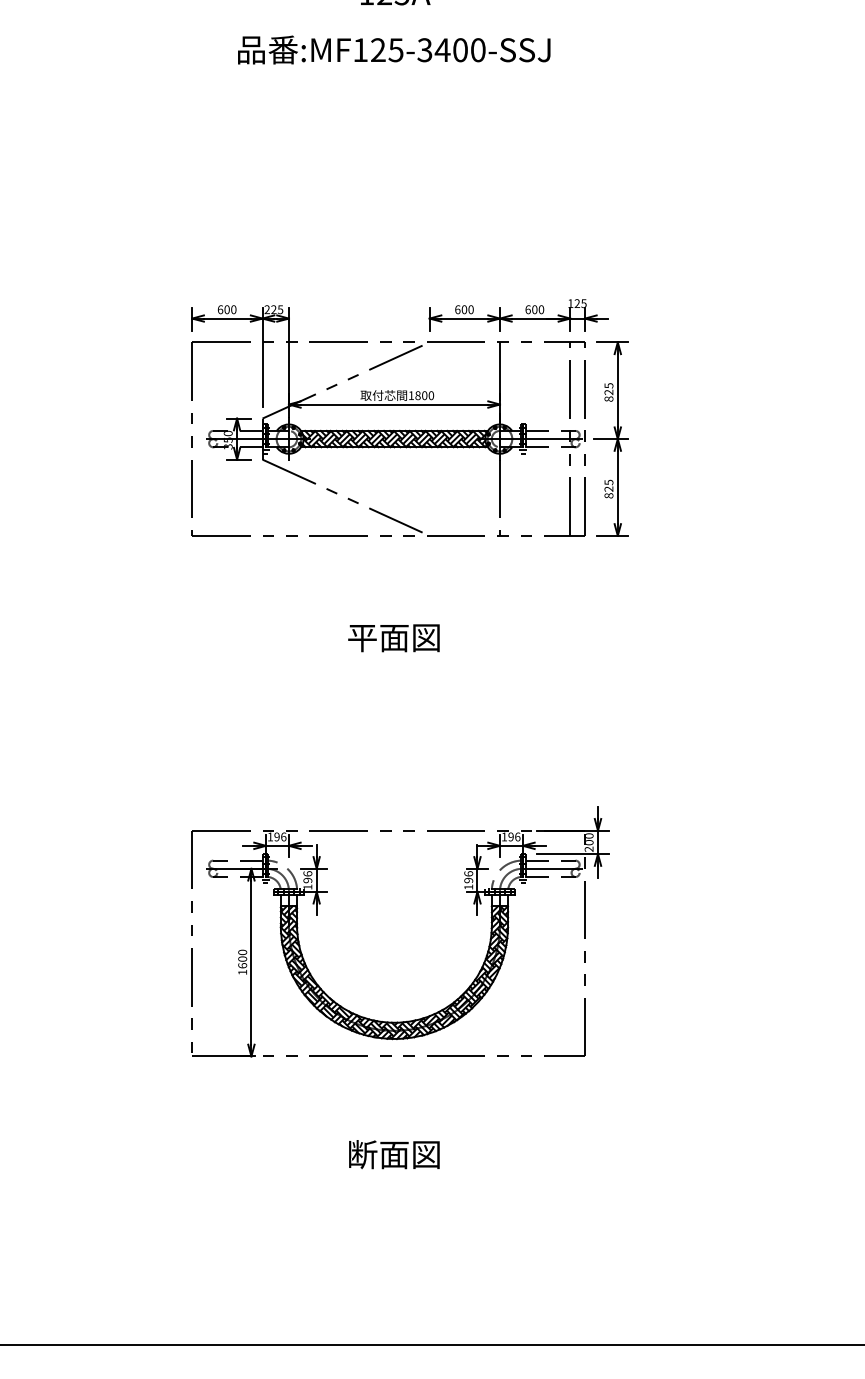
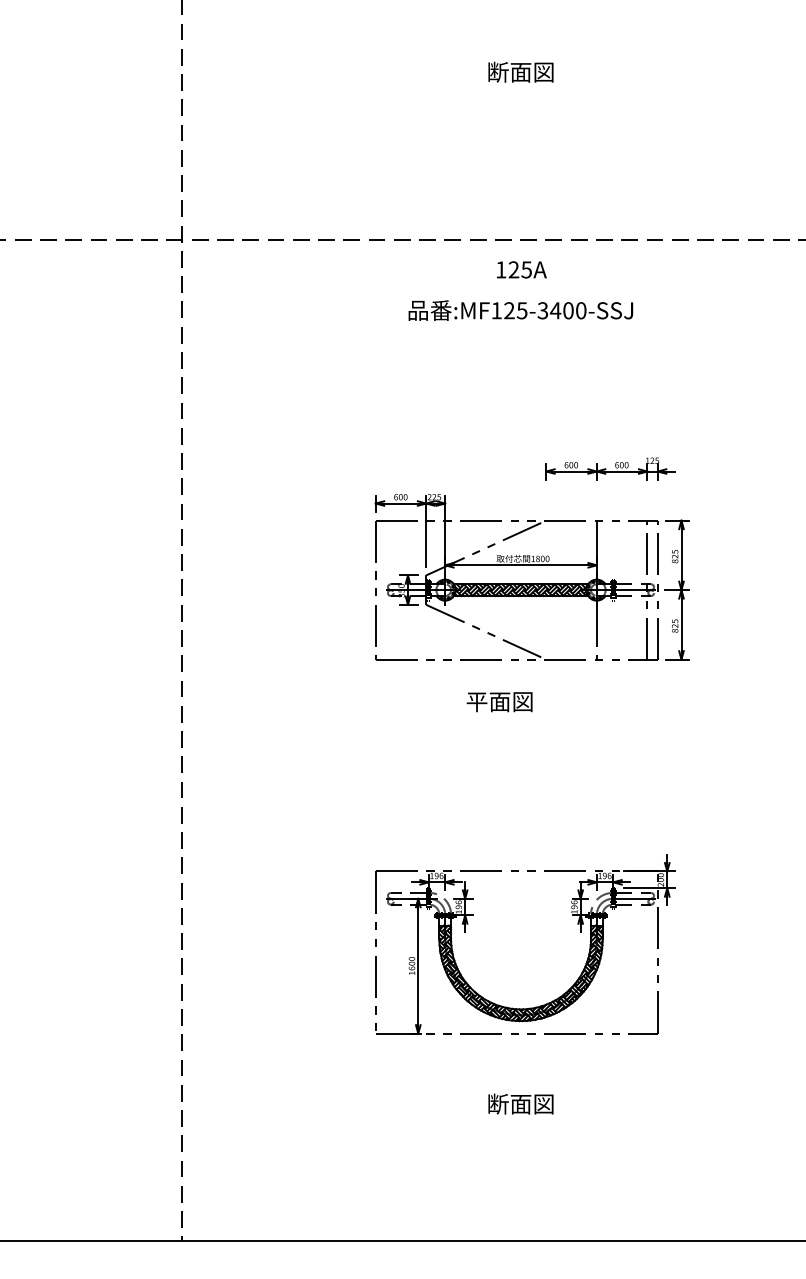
part: (518, 314) -> (610, 468), moved
text: (393, 638) -> (499, 702), moved

